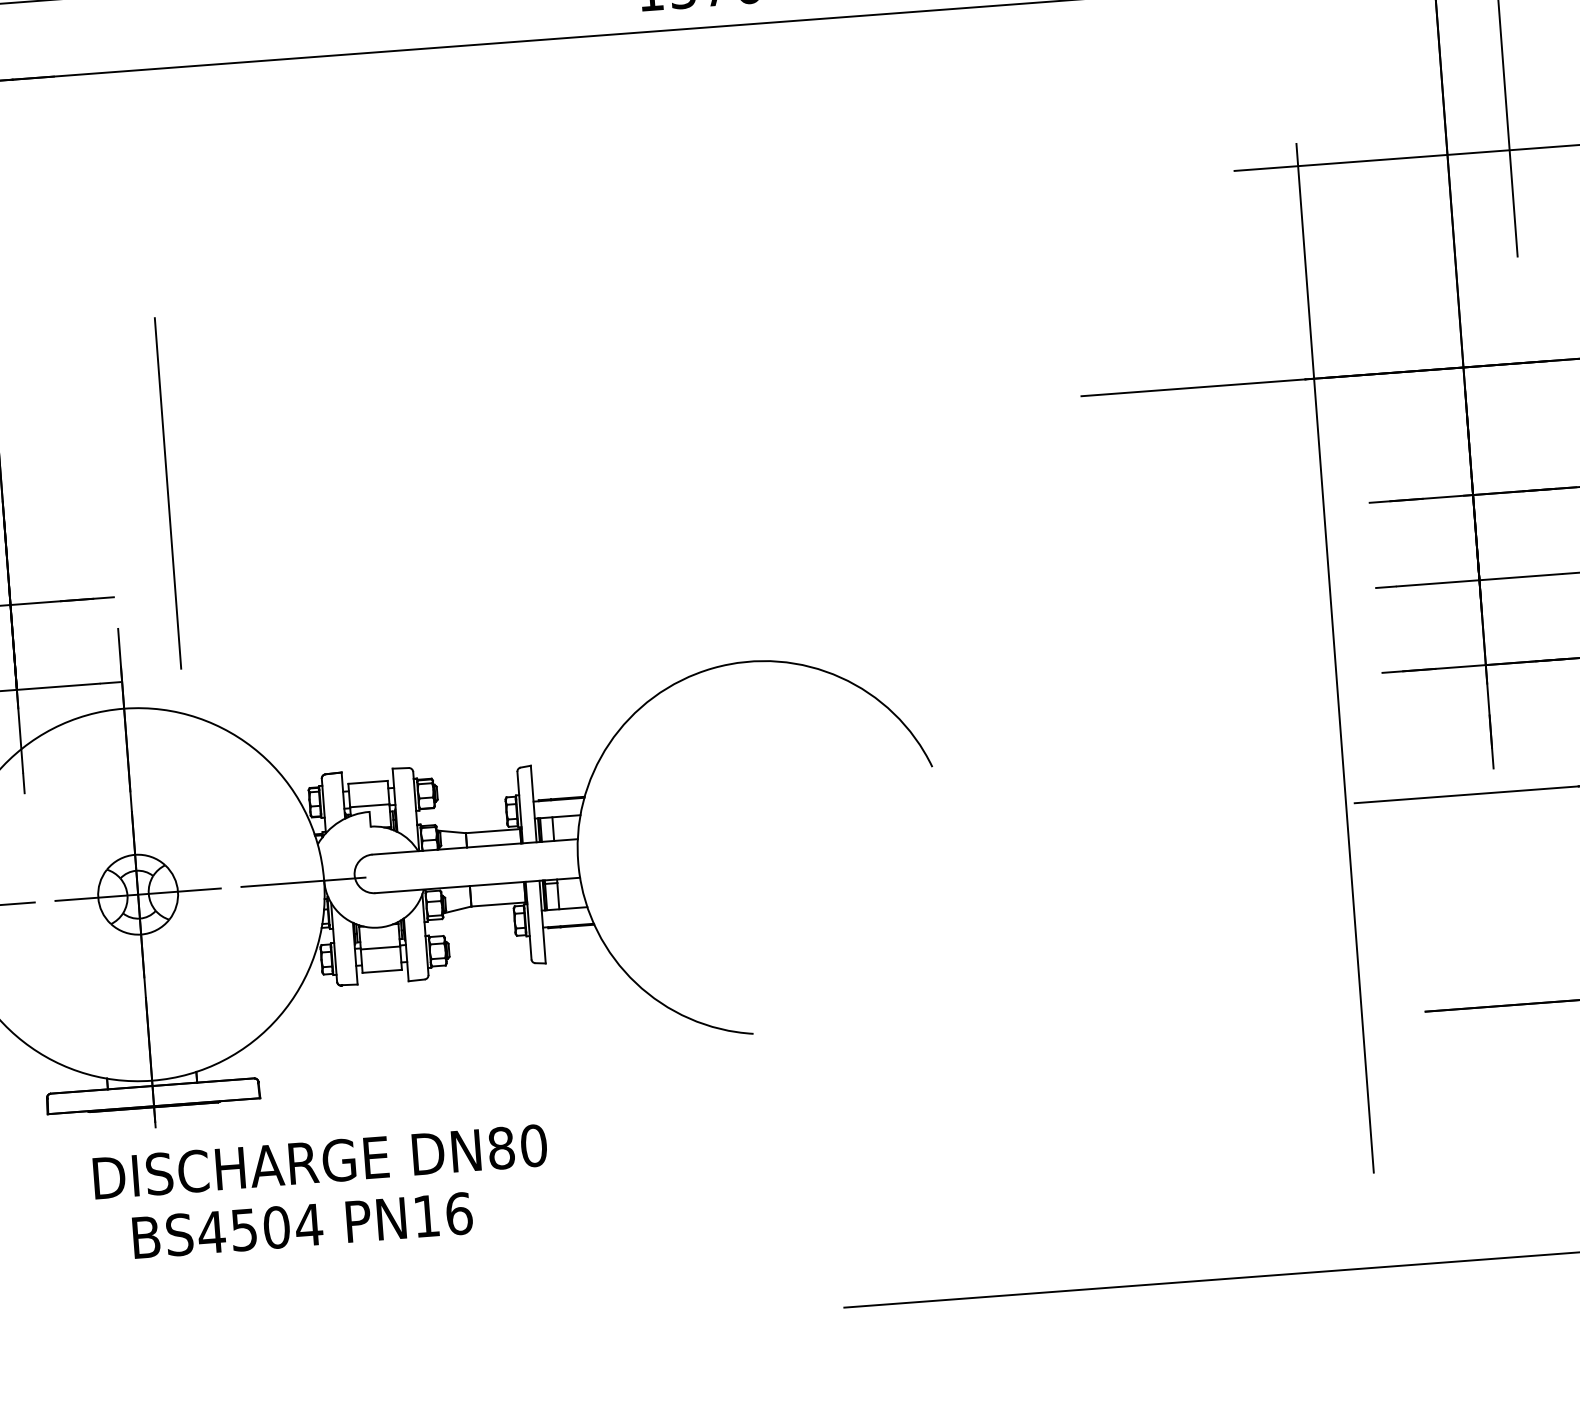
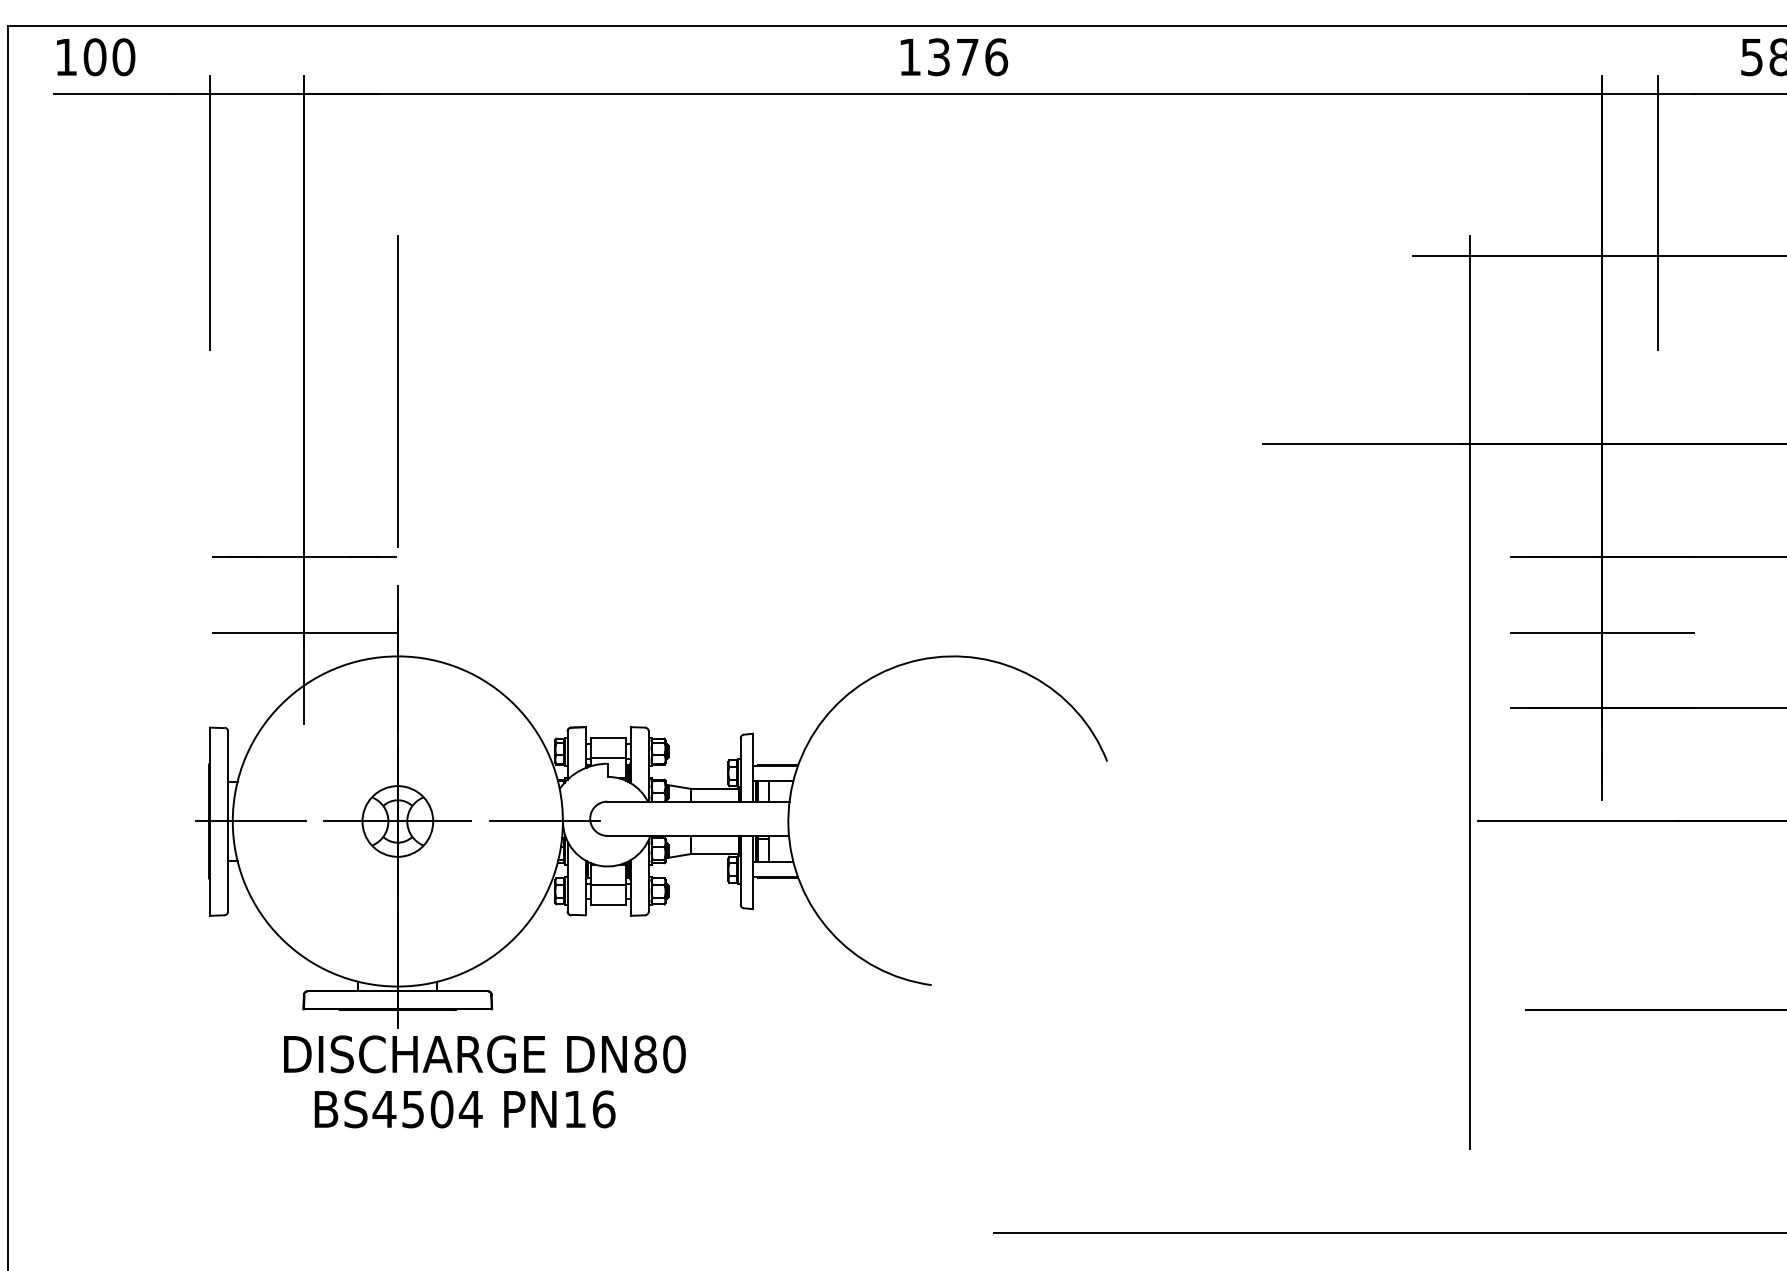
line: (167, 493) -> (397, 391), moved
text: (322, 1192) -> (484, 1081), moved

